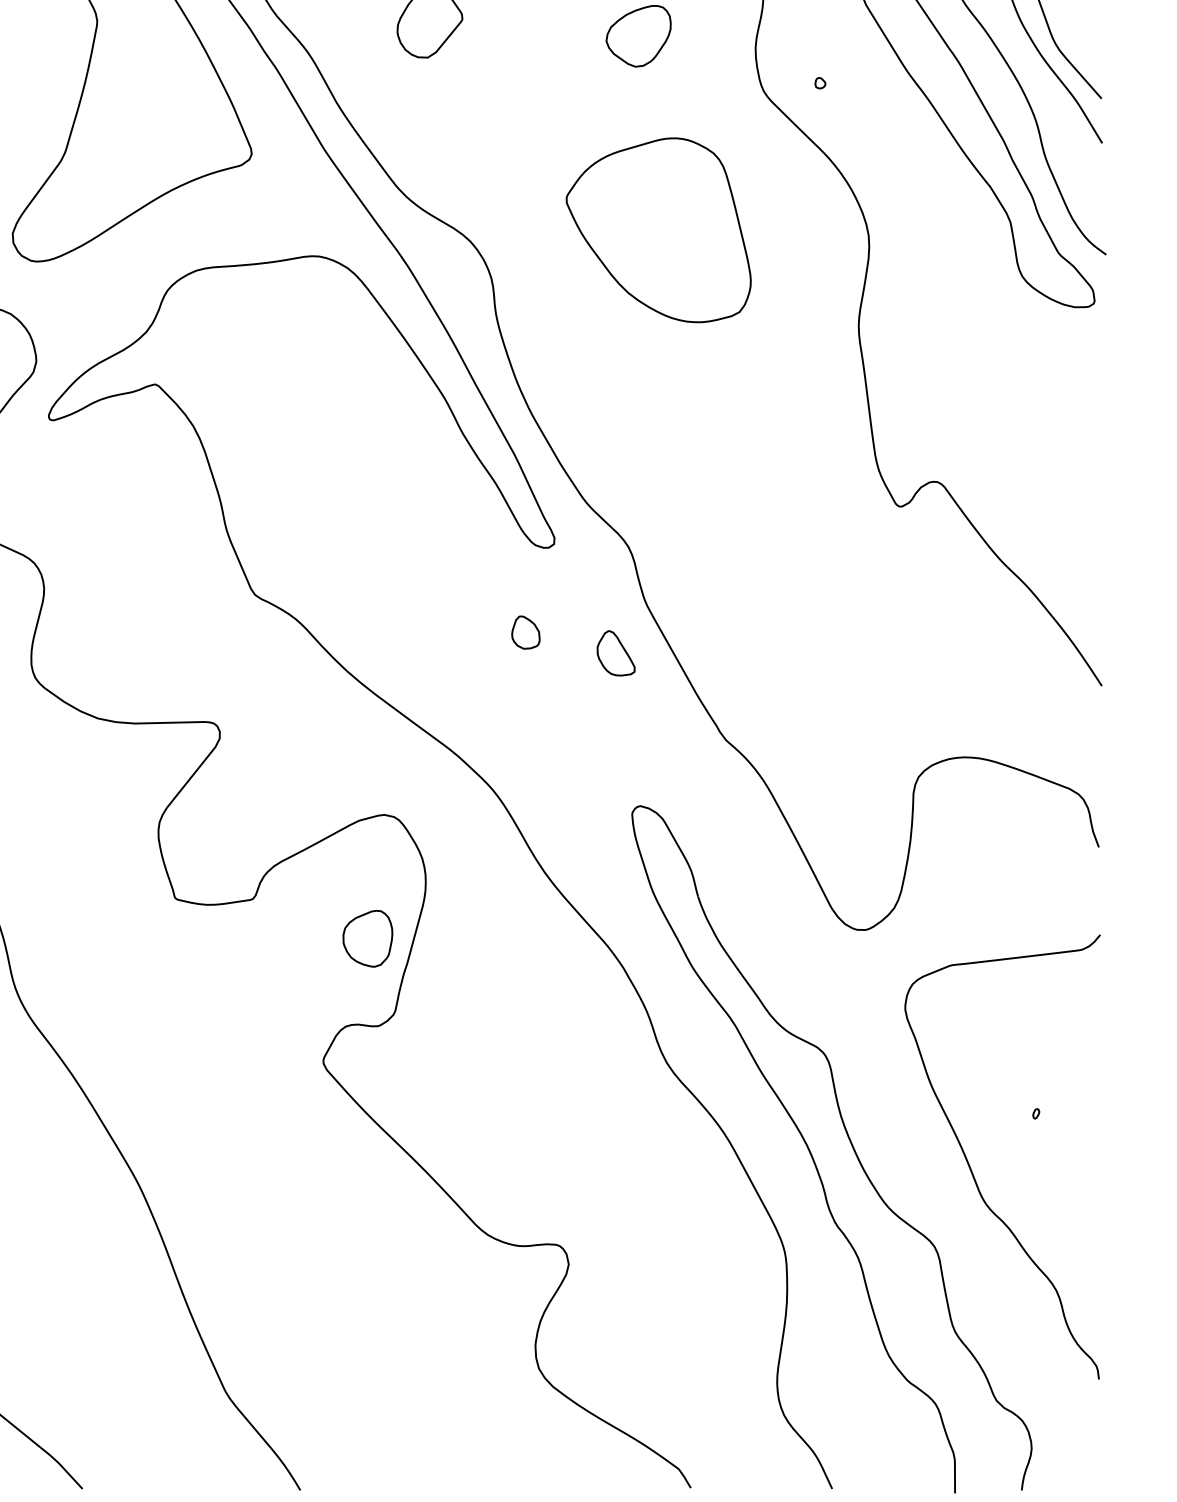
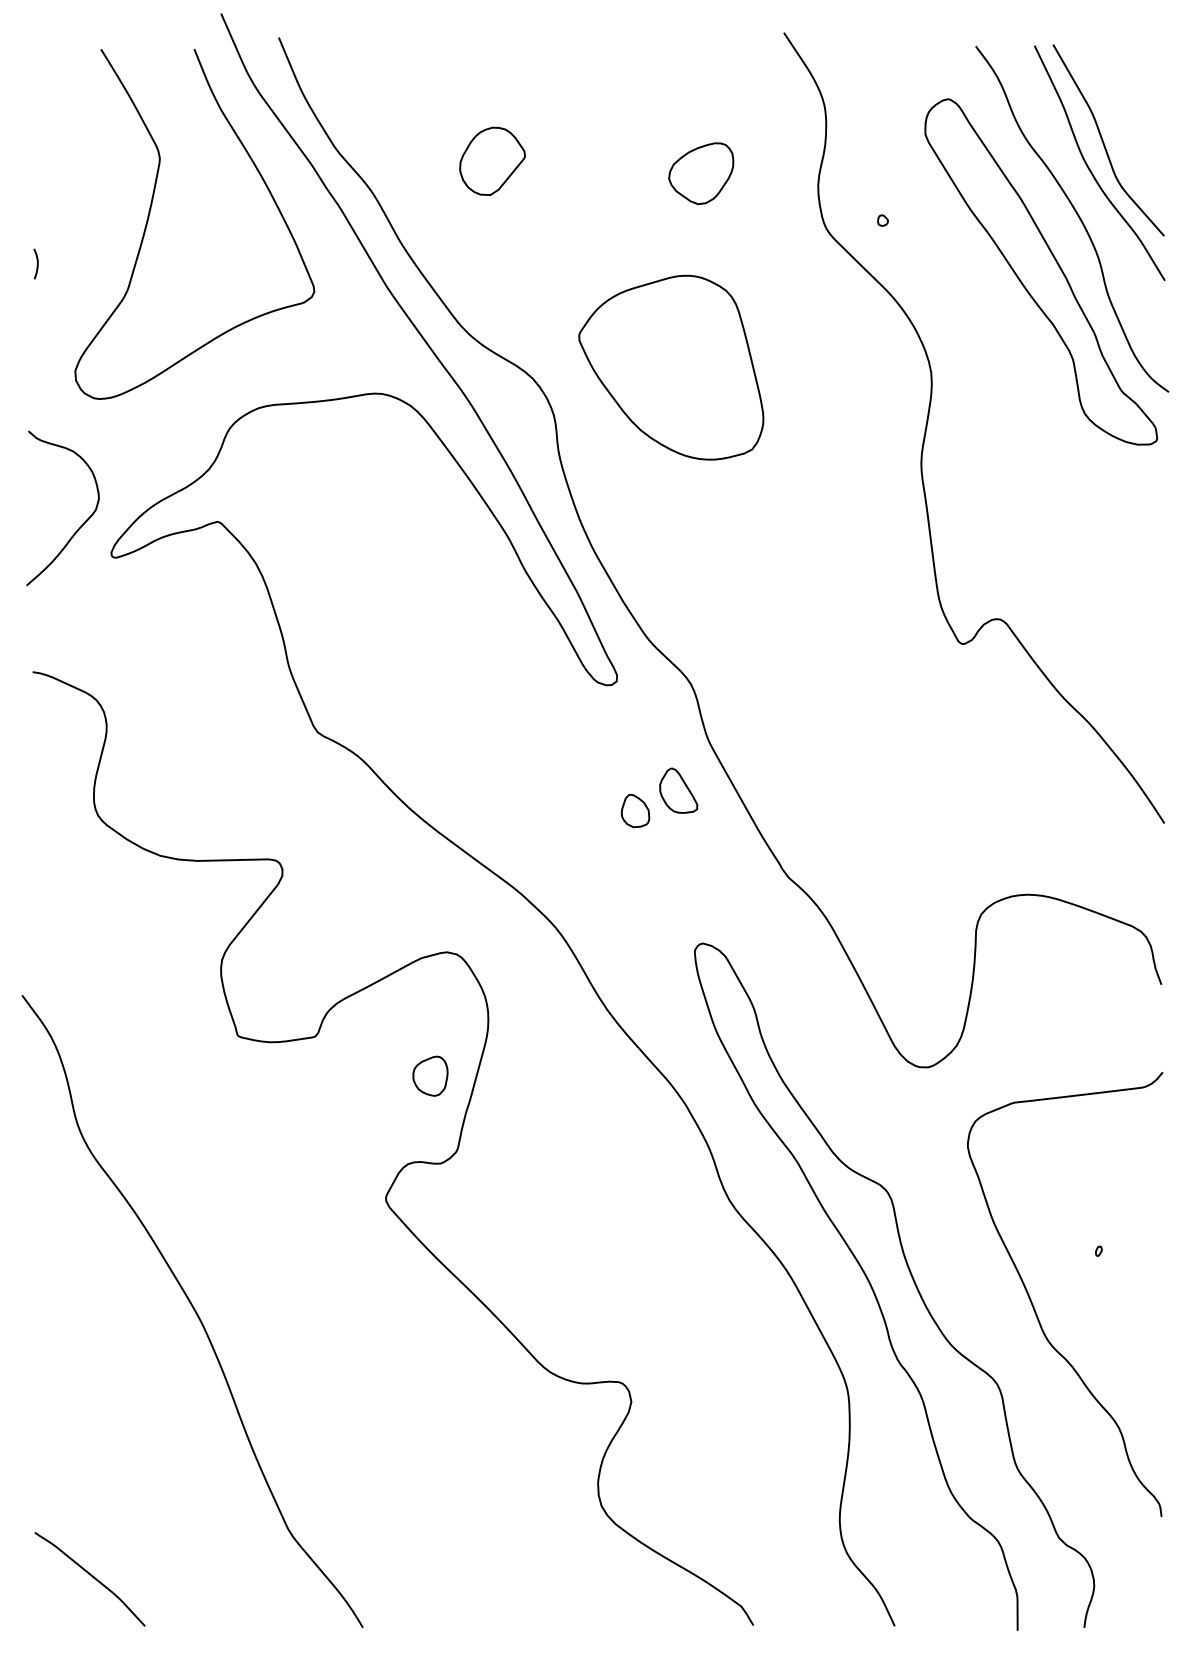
part: (658, 230) -> (671, 367), moved
part: (525, 633) -> (635, 811), moved
part: (367, 939) -> (430, 1076), size x0.7

